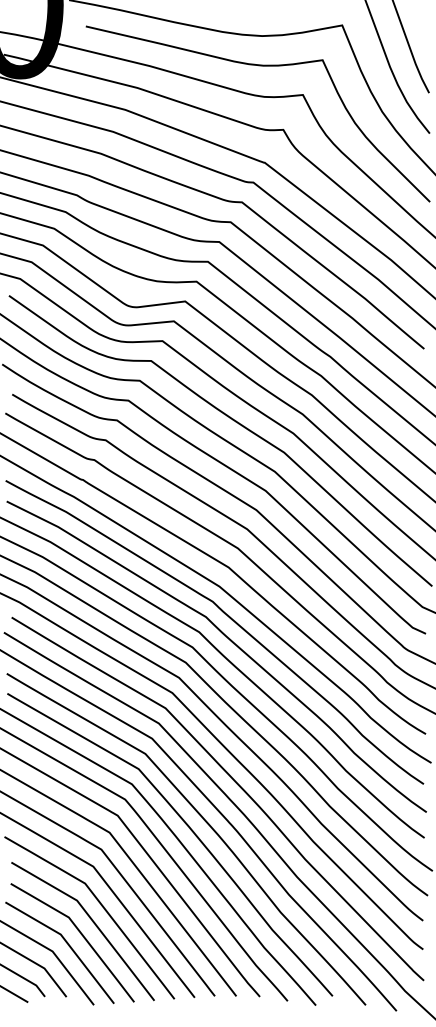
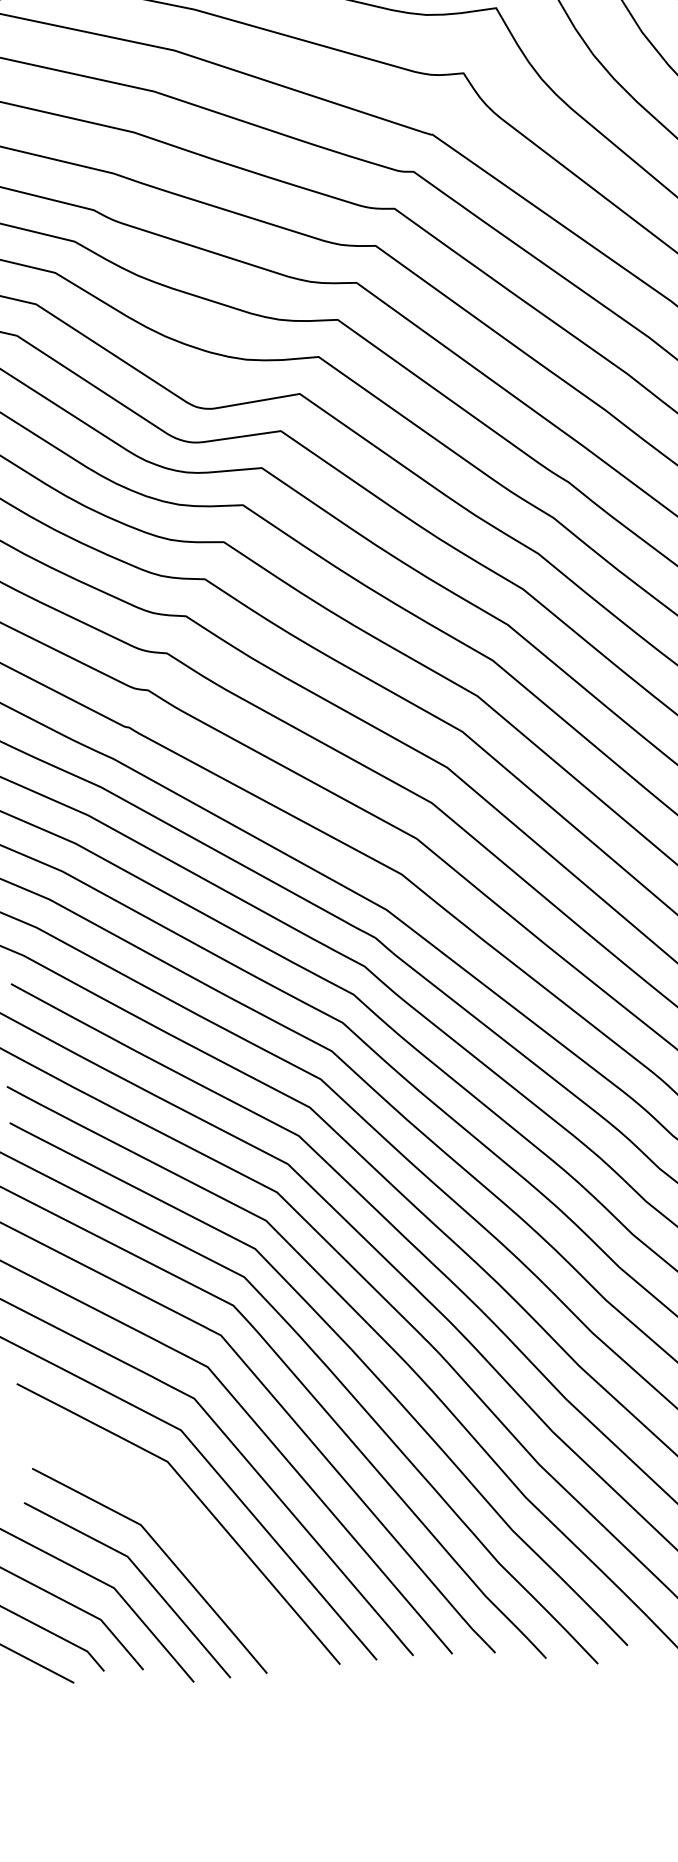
curve: (92, 922) -> (184, 1532), removed

